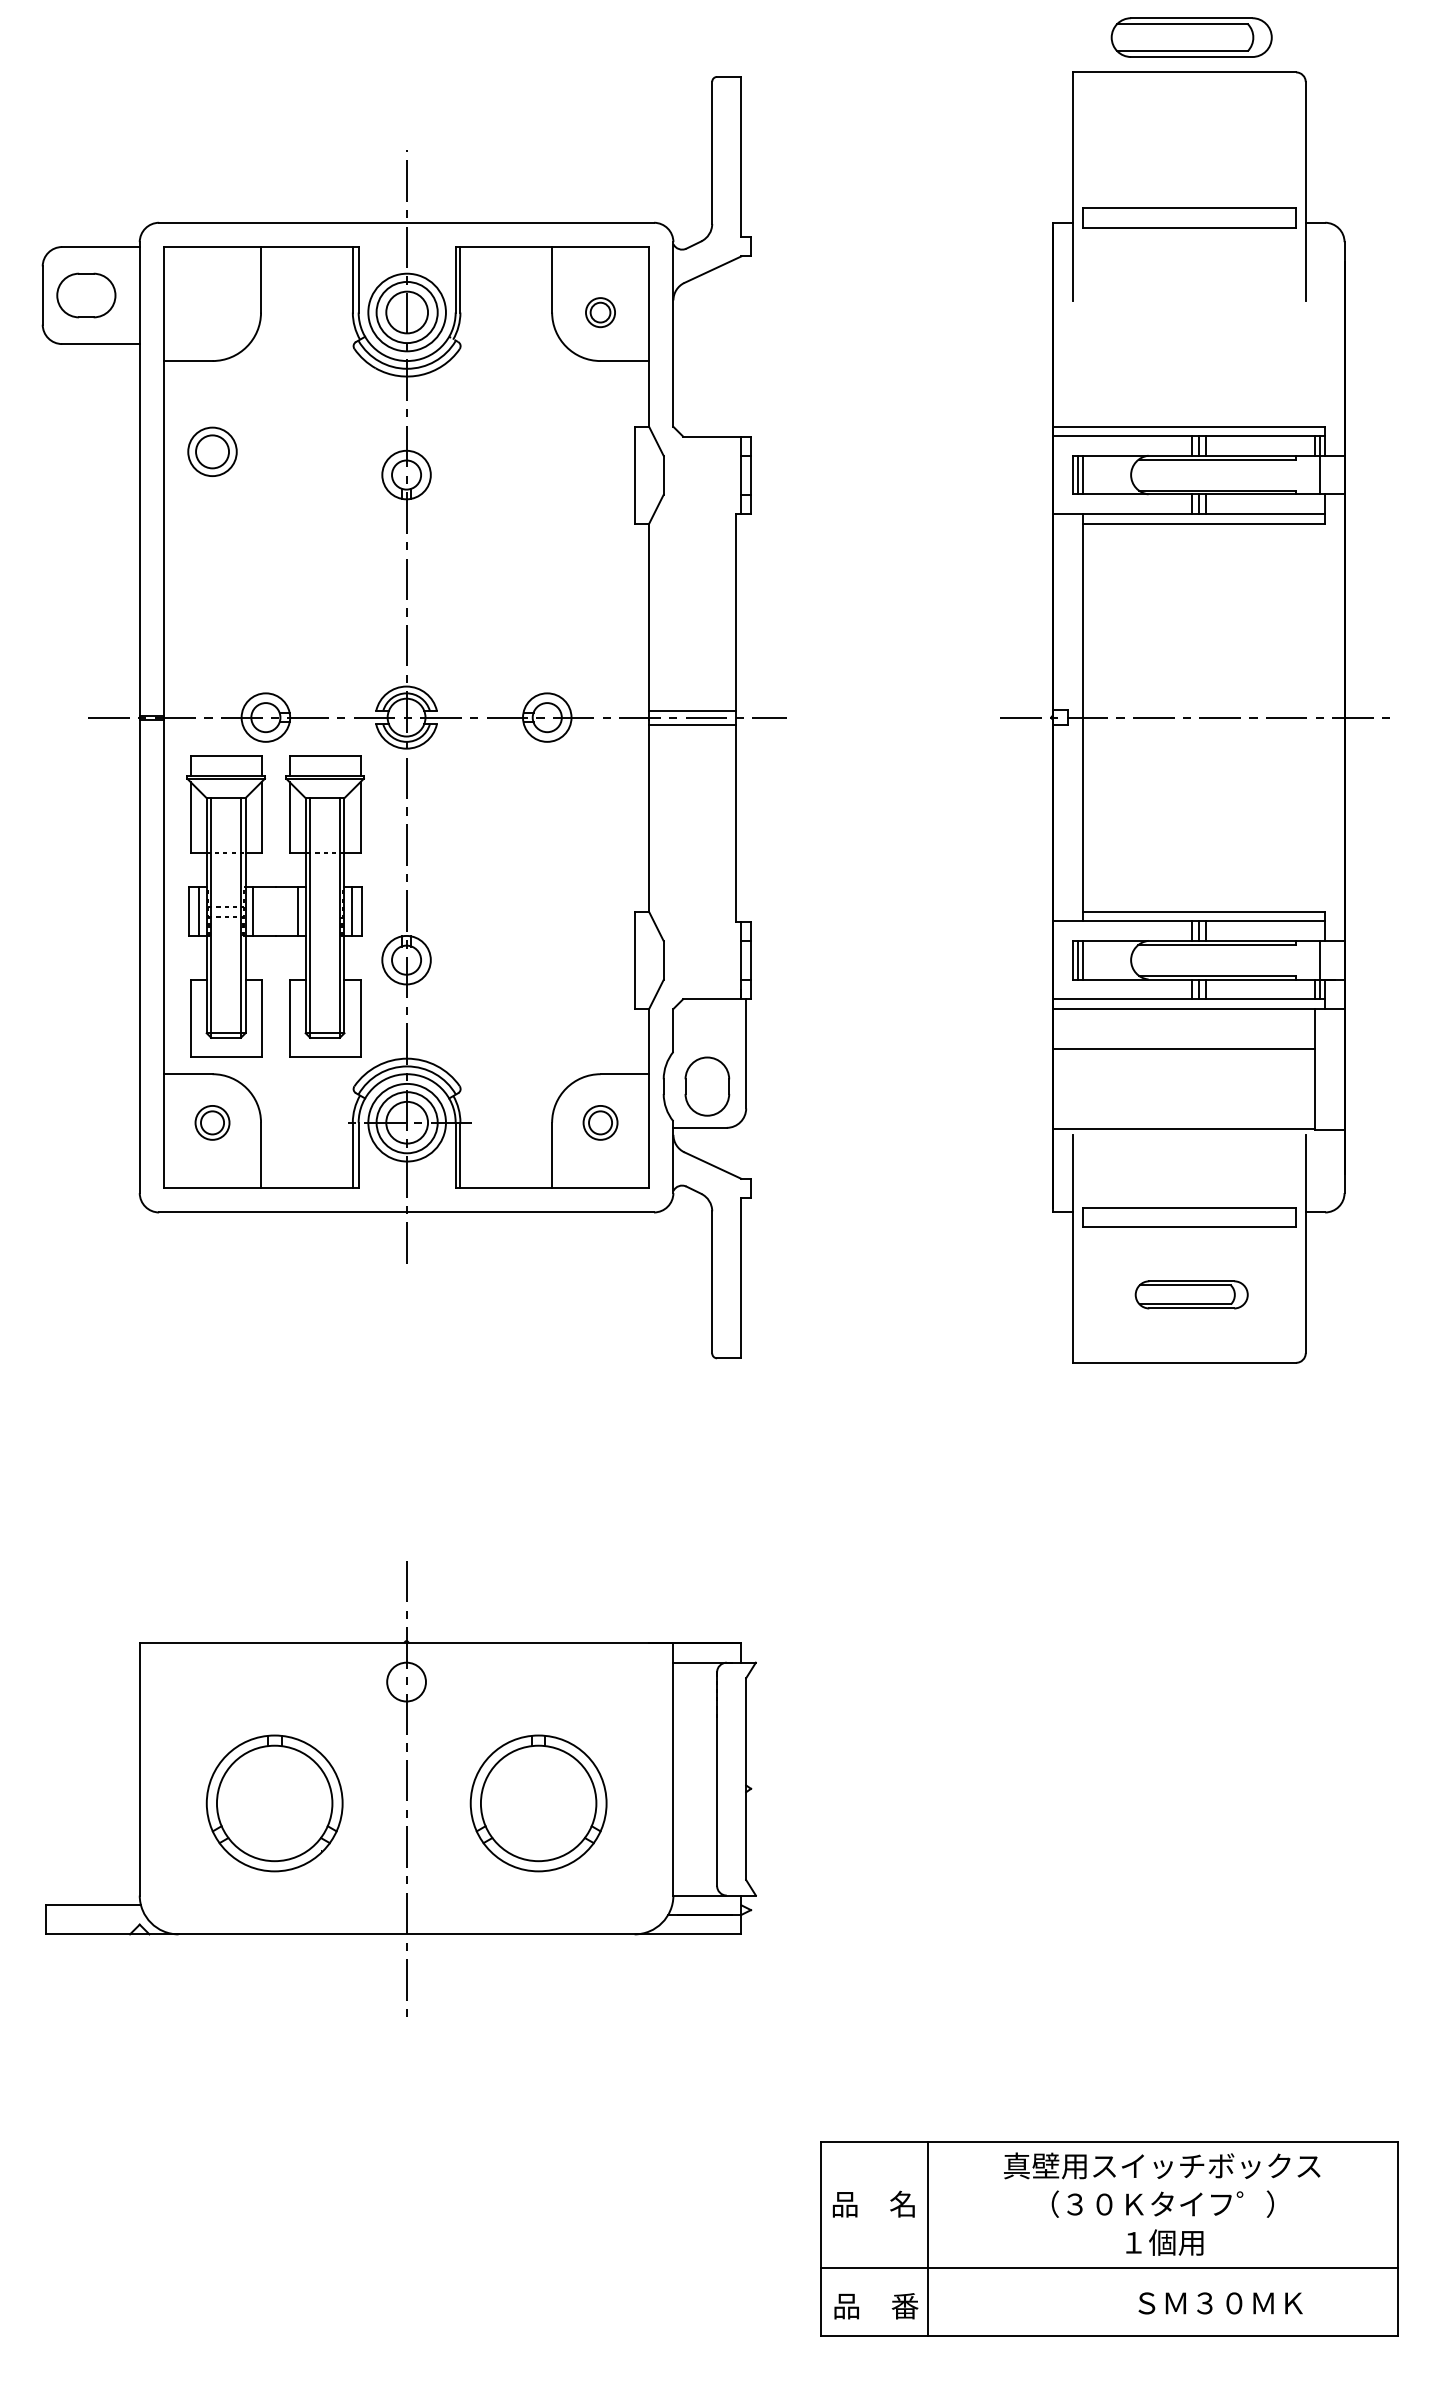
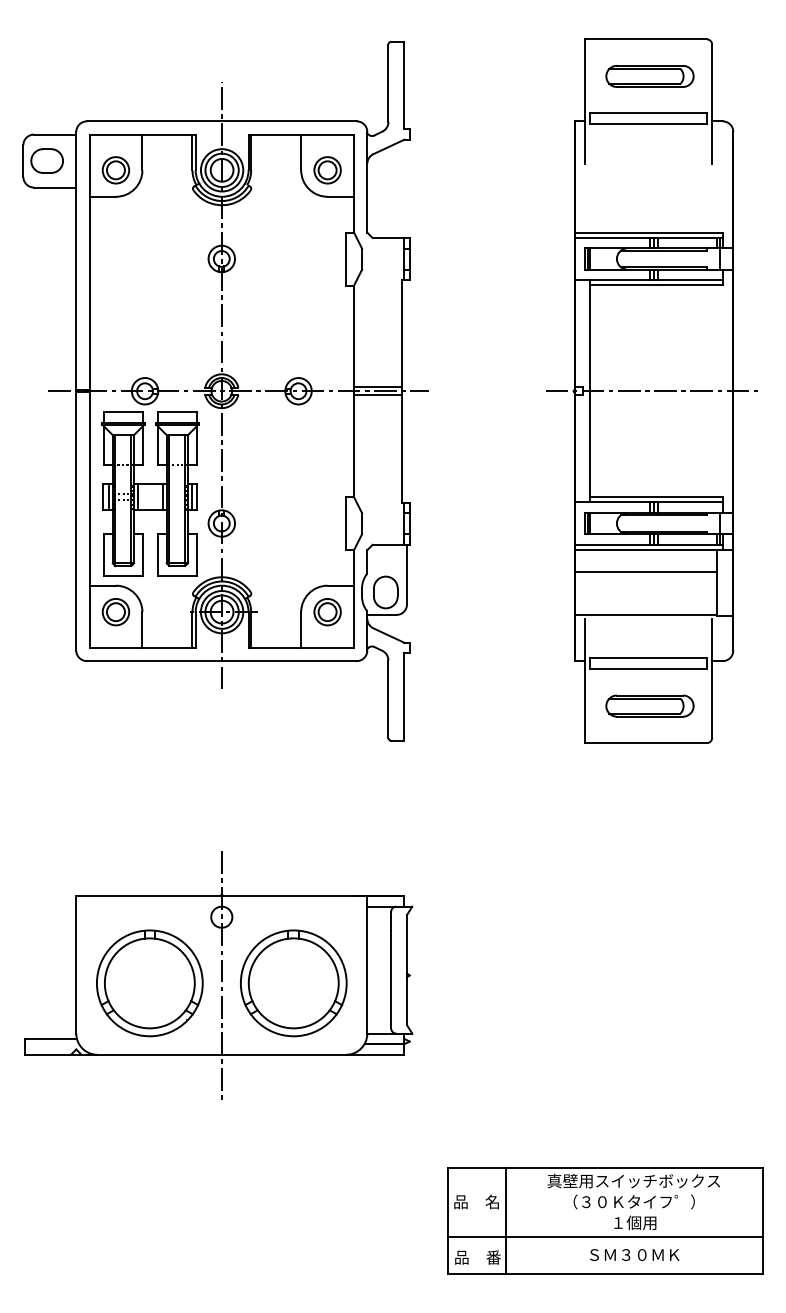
part: (1190, 37) -> (649, 76), moved
part: (600, 312) -> (327, 170), size x1.67
part: (211, 452) -> (115, 170), moved
part: (211, 1123) -> (115, 612), size x1.43
part: (600, 1123) -> (327, 612), size x1.43
part: (1190, 1293) -> (649, 705), size x1.43
part: (273, 1803) -> (149, 983), size x1.43
part: (538, 1803) -> (293, 983), size x1.43
text: (1220, 2302) -> (634, 1254), moved

